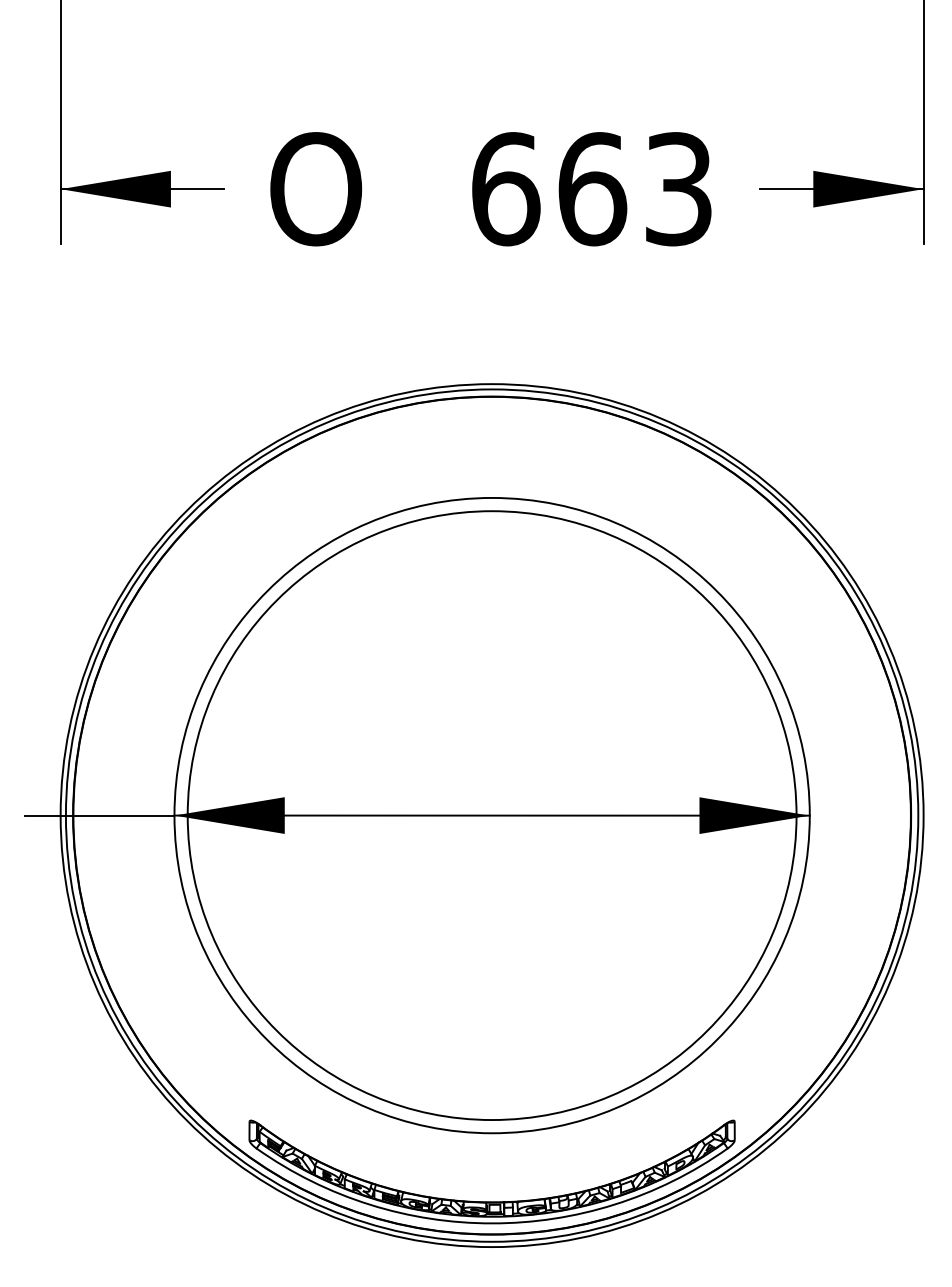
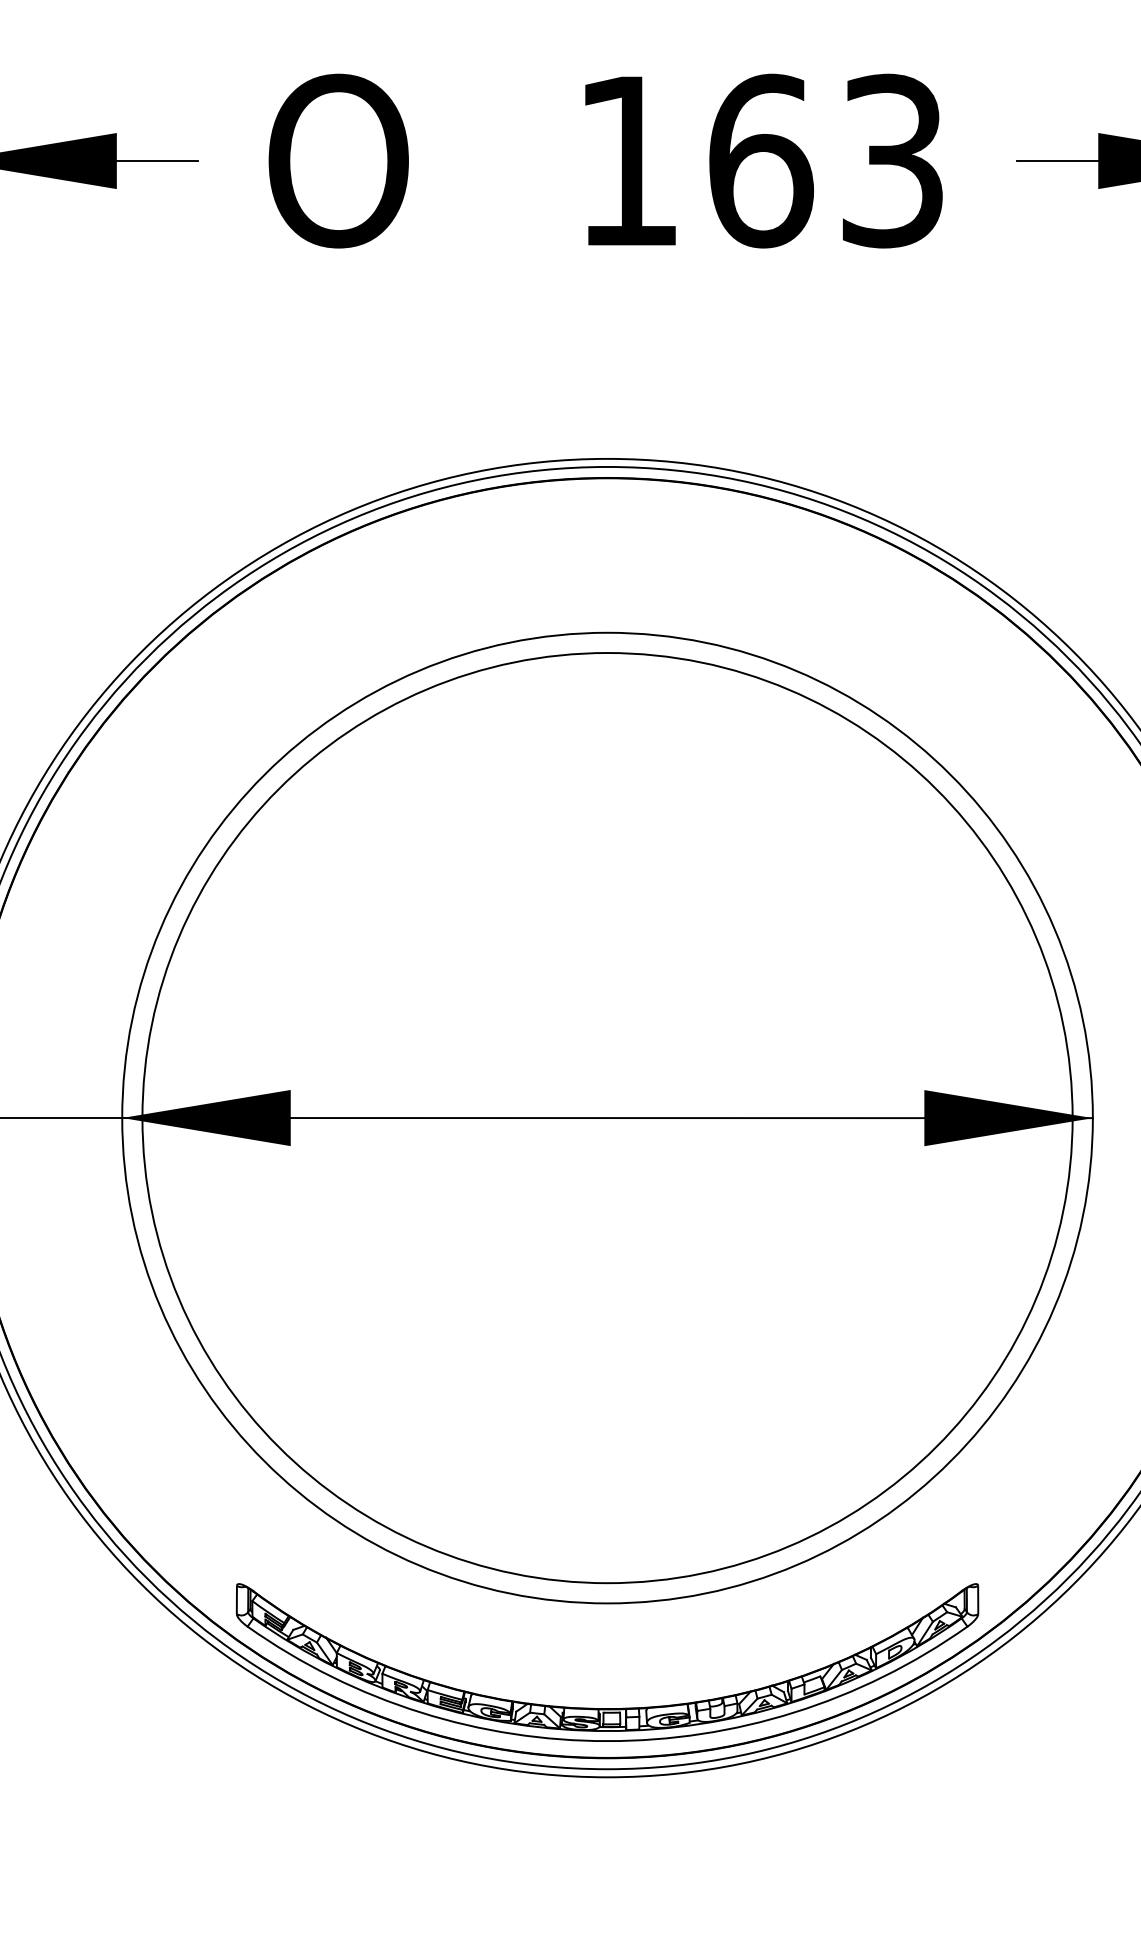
text: (506, 189) -> (629, 161), 663 -> 163

